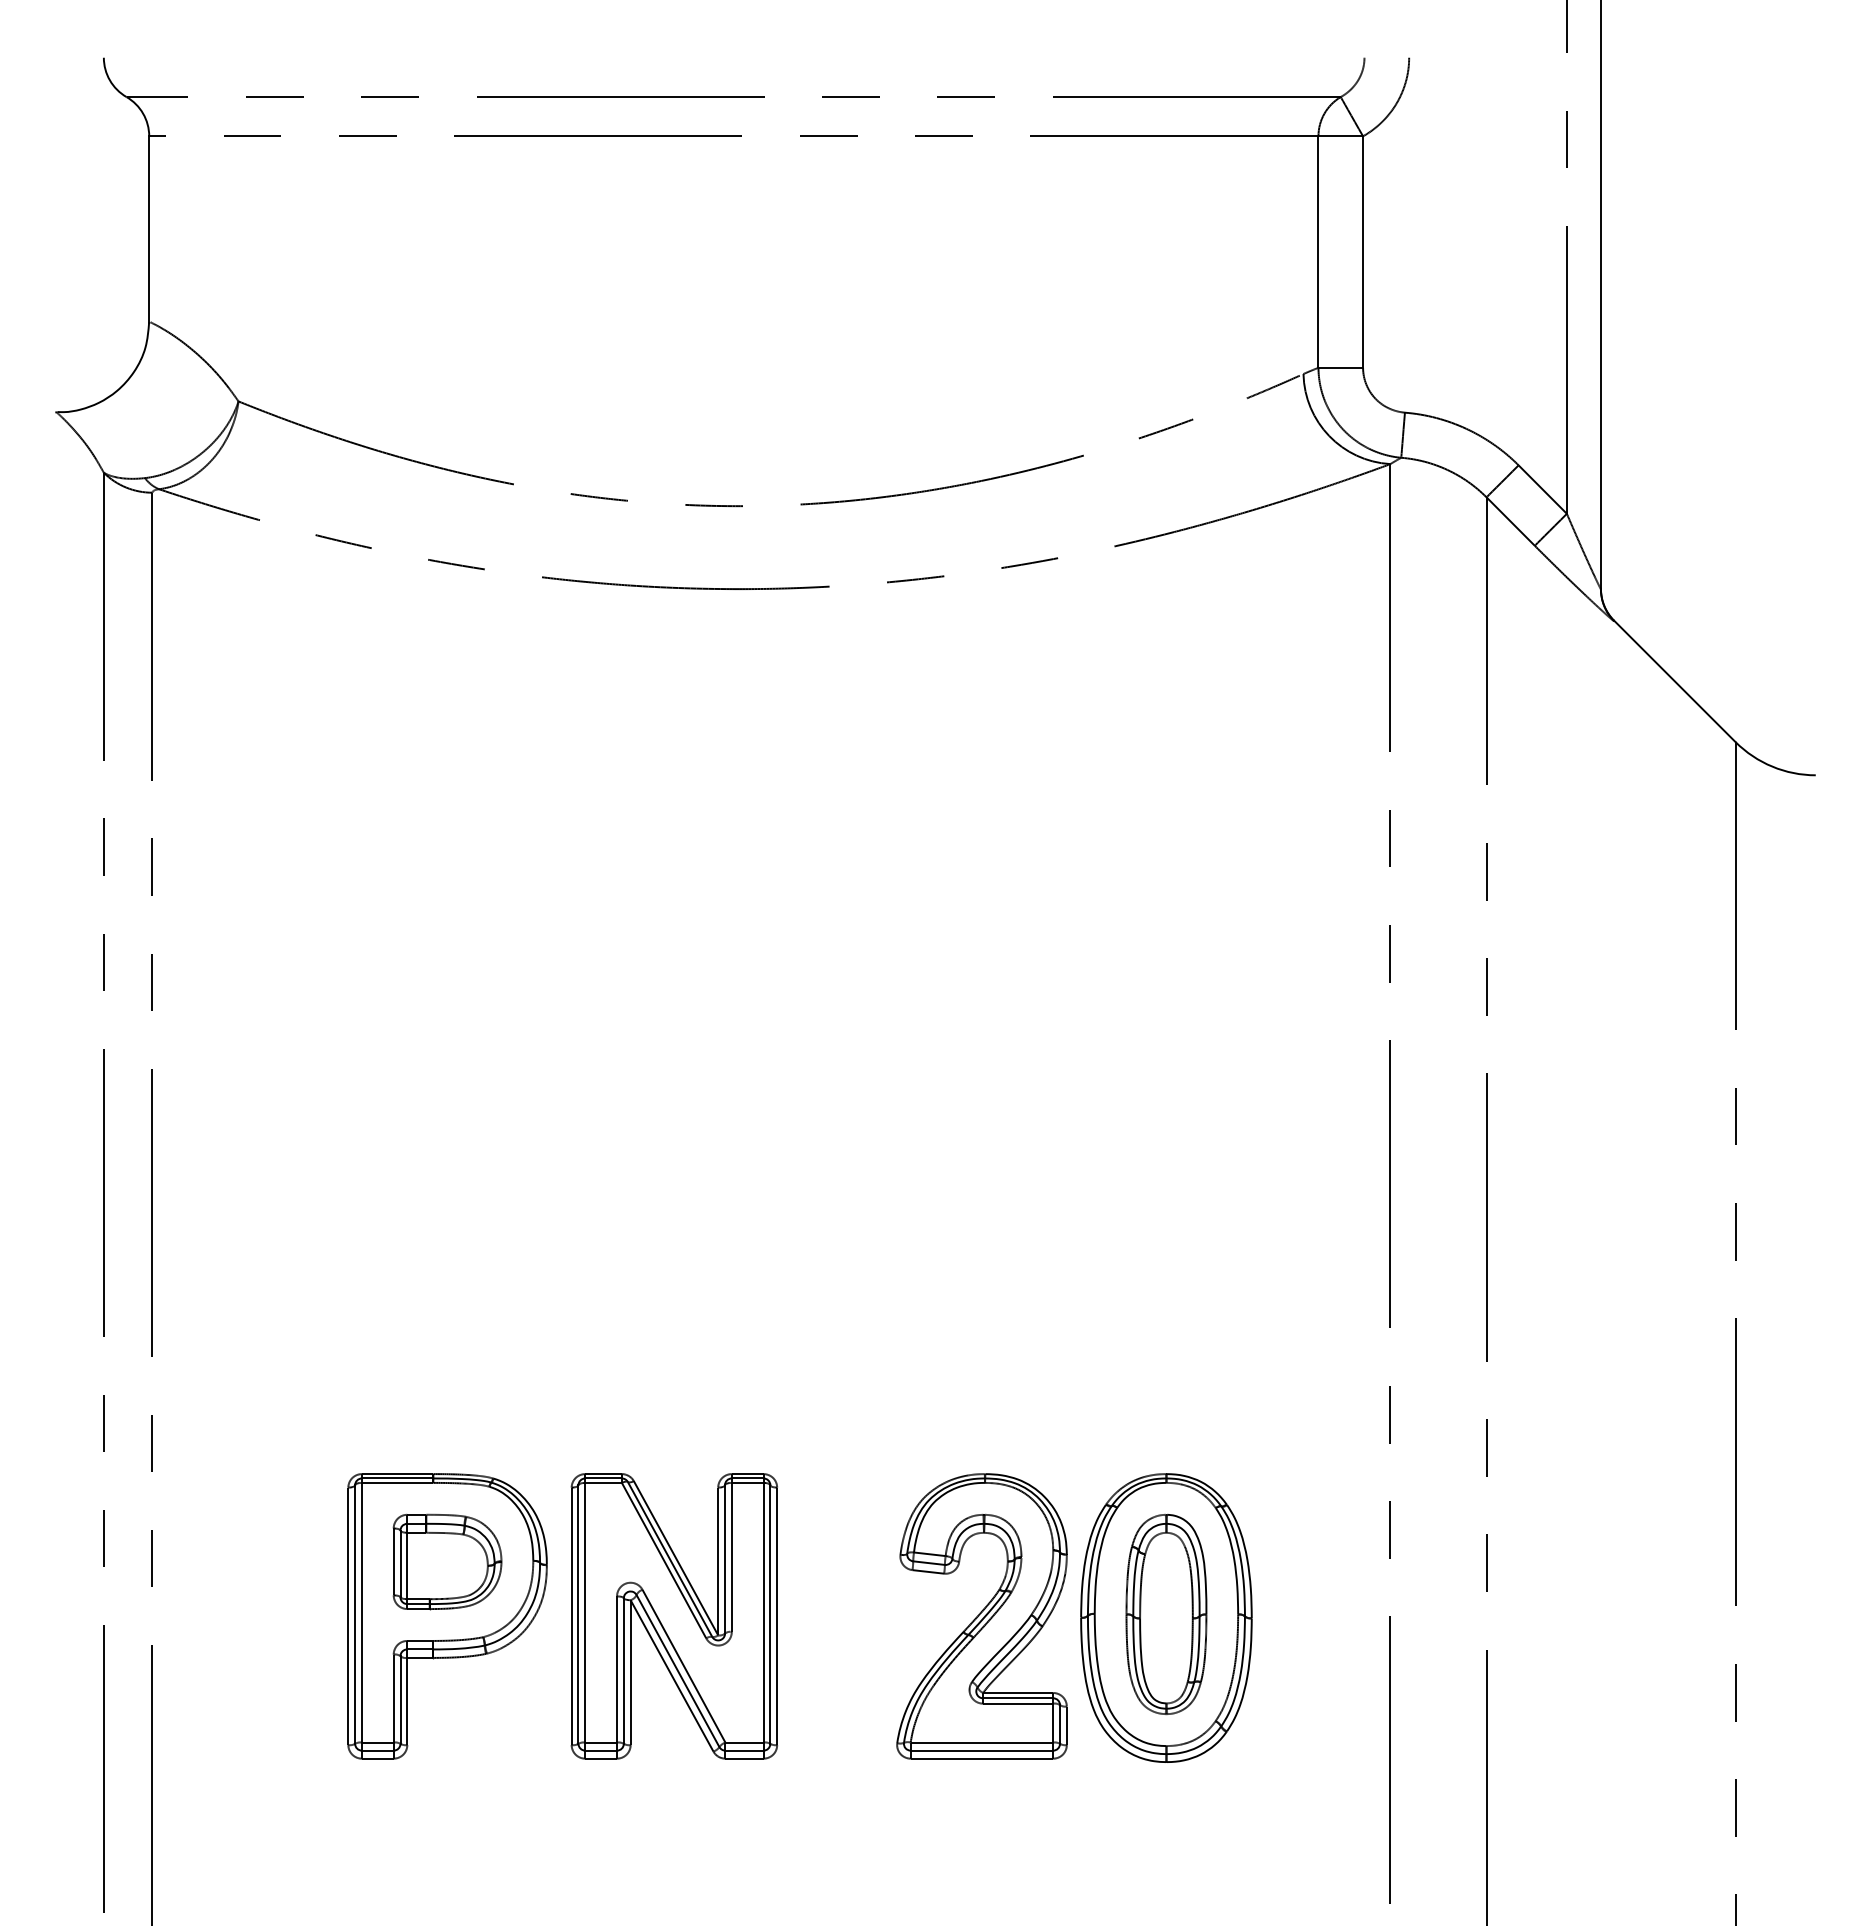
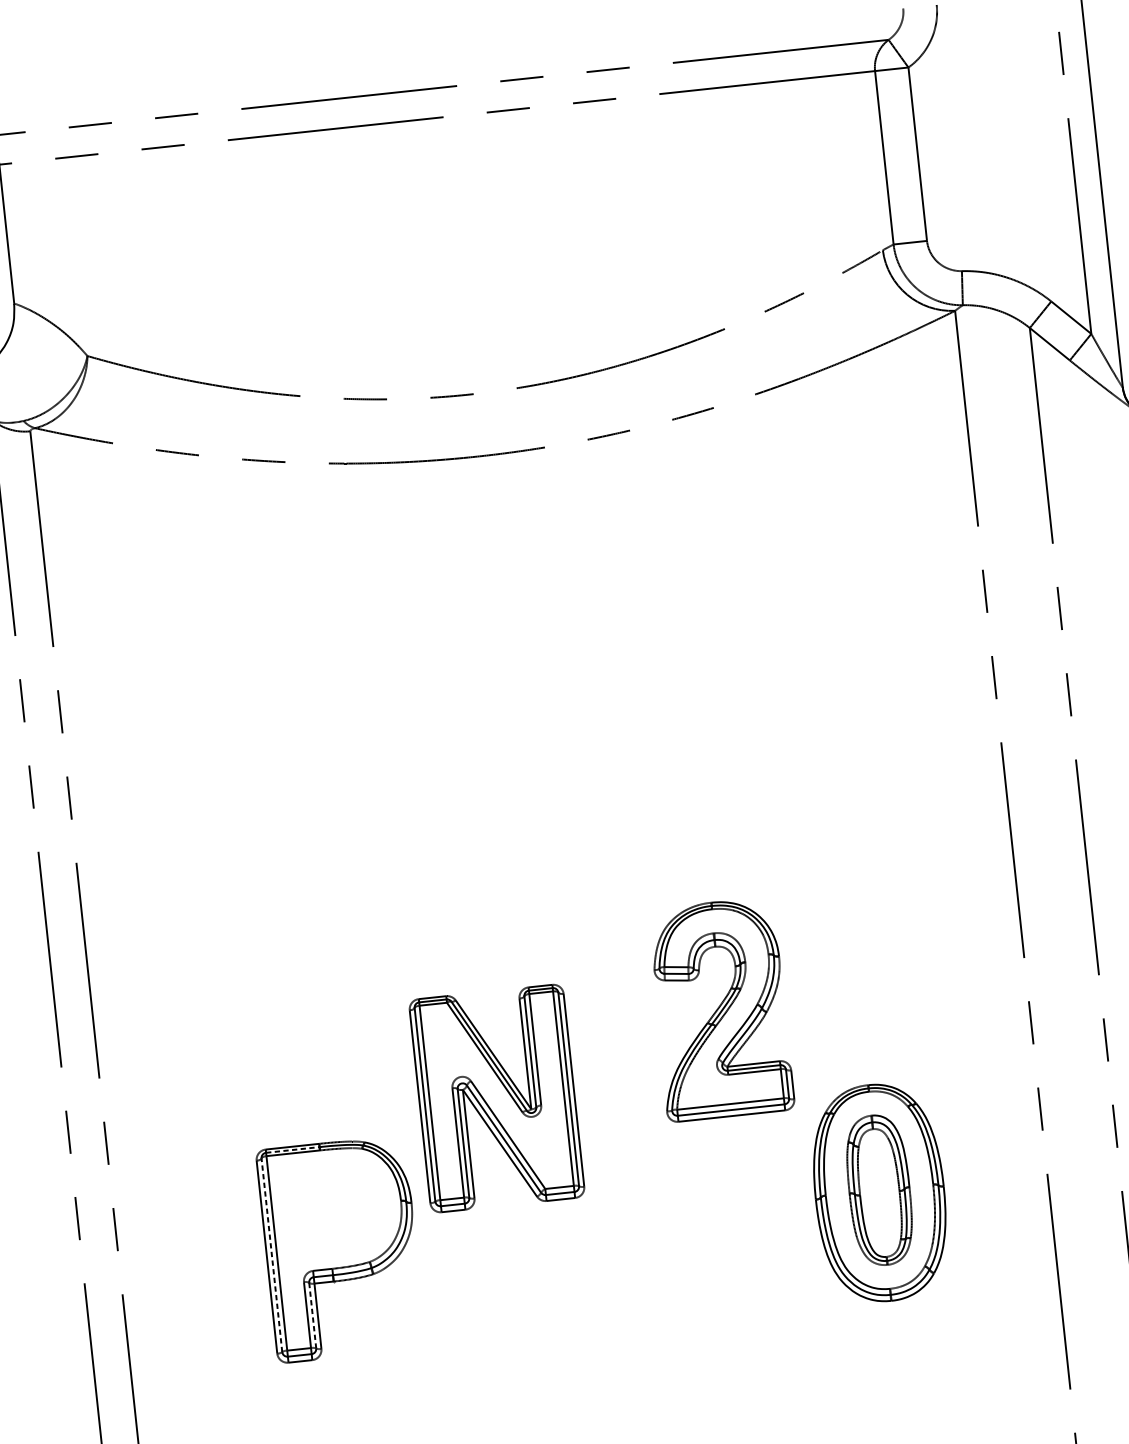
line: (397, 1478) -> (292, 1150), solid -> dashed
part: (447, 1561) -> (336, 1208), removed
line: (355, 1614) -> (272, 1255), solid -> dashed
part: (673, 1616) -> (496, 1098), moved
part: (981, 1616) -> (720, 1009), moved
line: (400, 1700) -> (312, 1316), solid -> dashed

